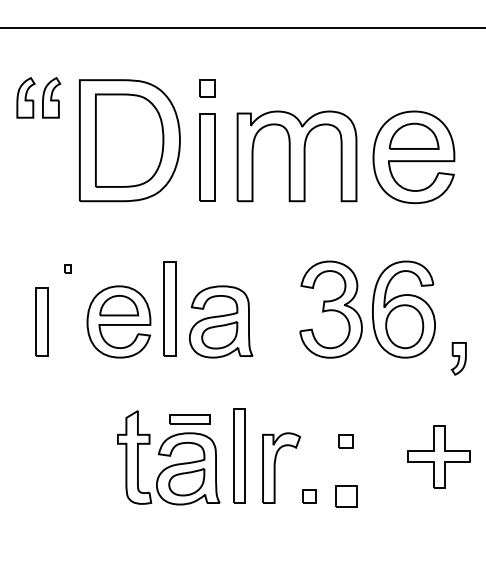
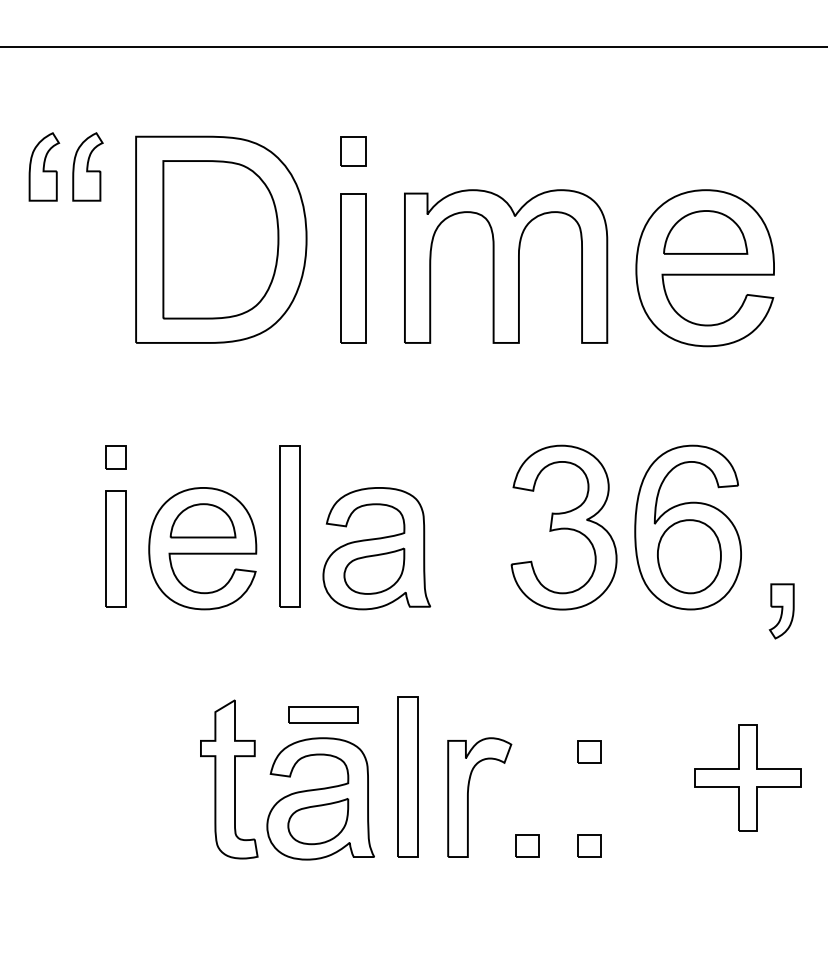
part: (67, 268) -> (115, 457), size x1.67
part: (41, 321) -> (115, 547), moved
part: (345, 496) -> (588, 845), size x0.62

